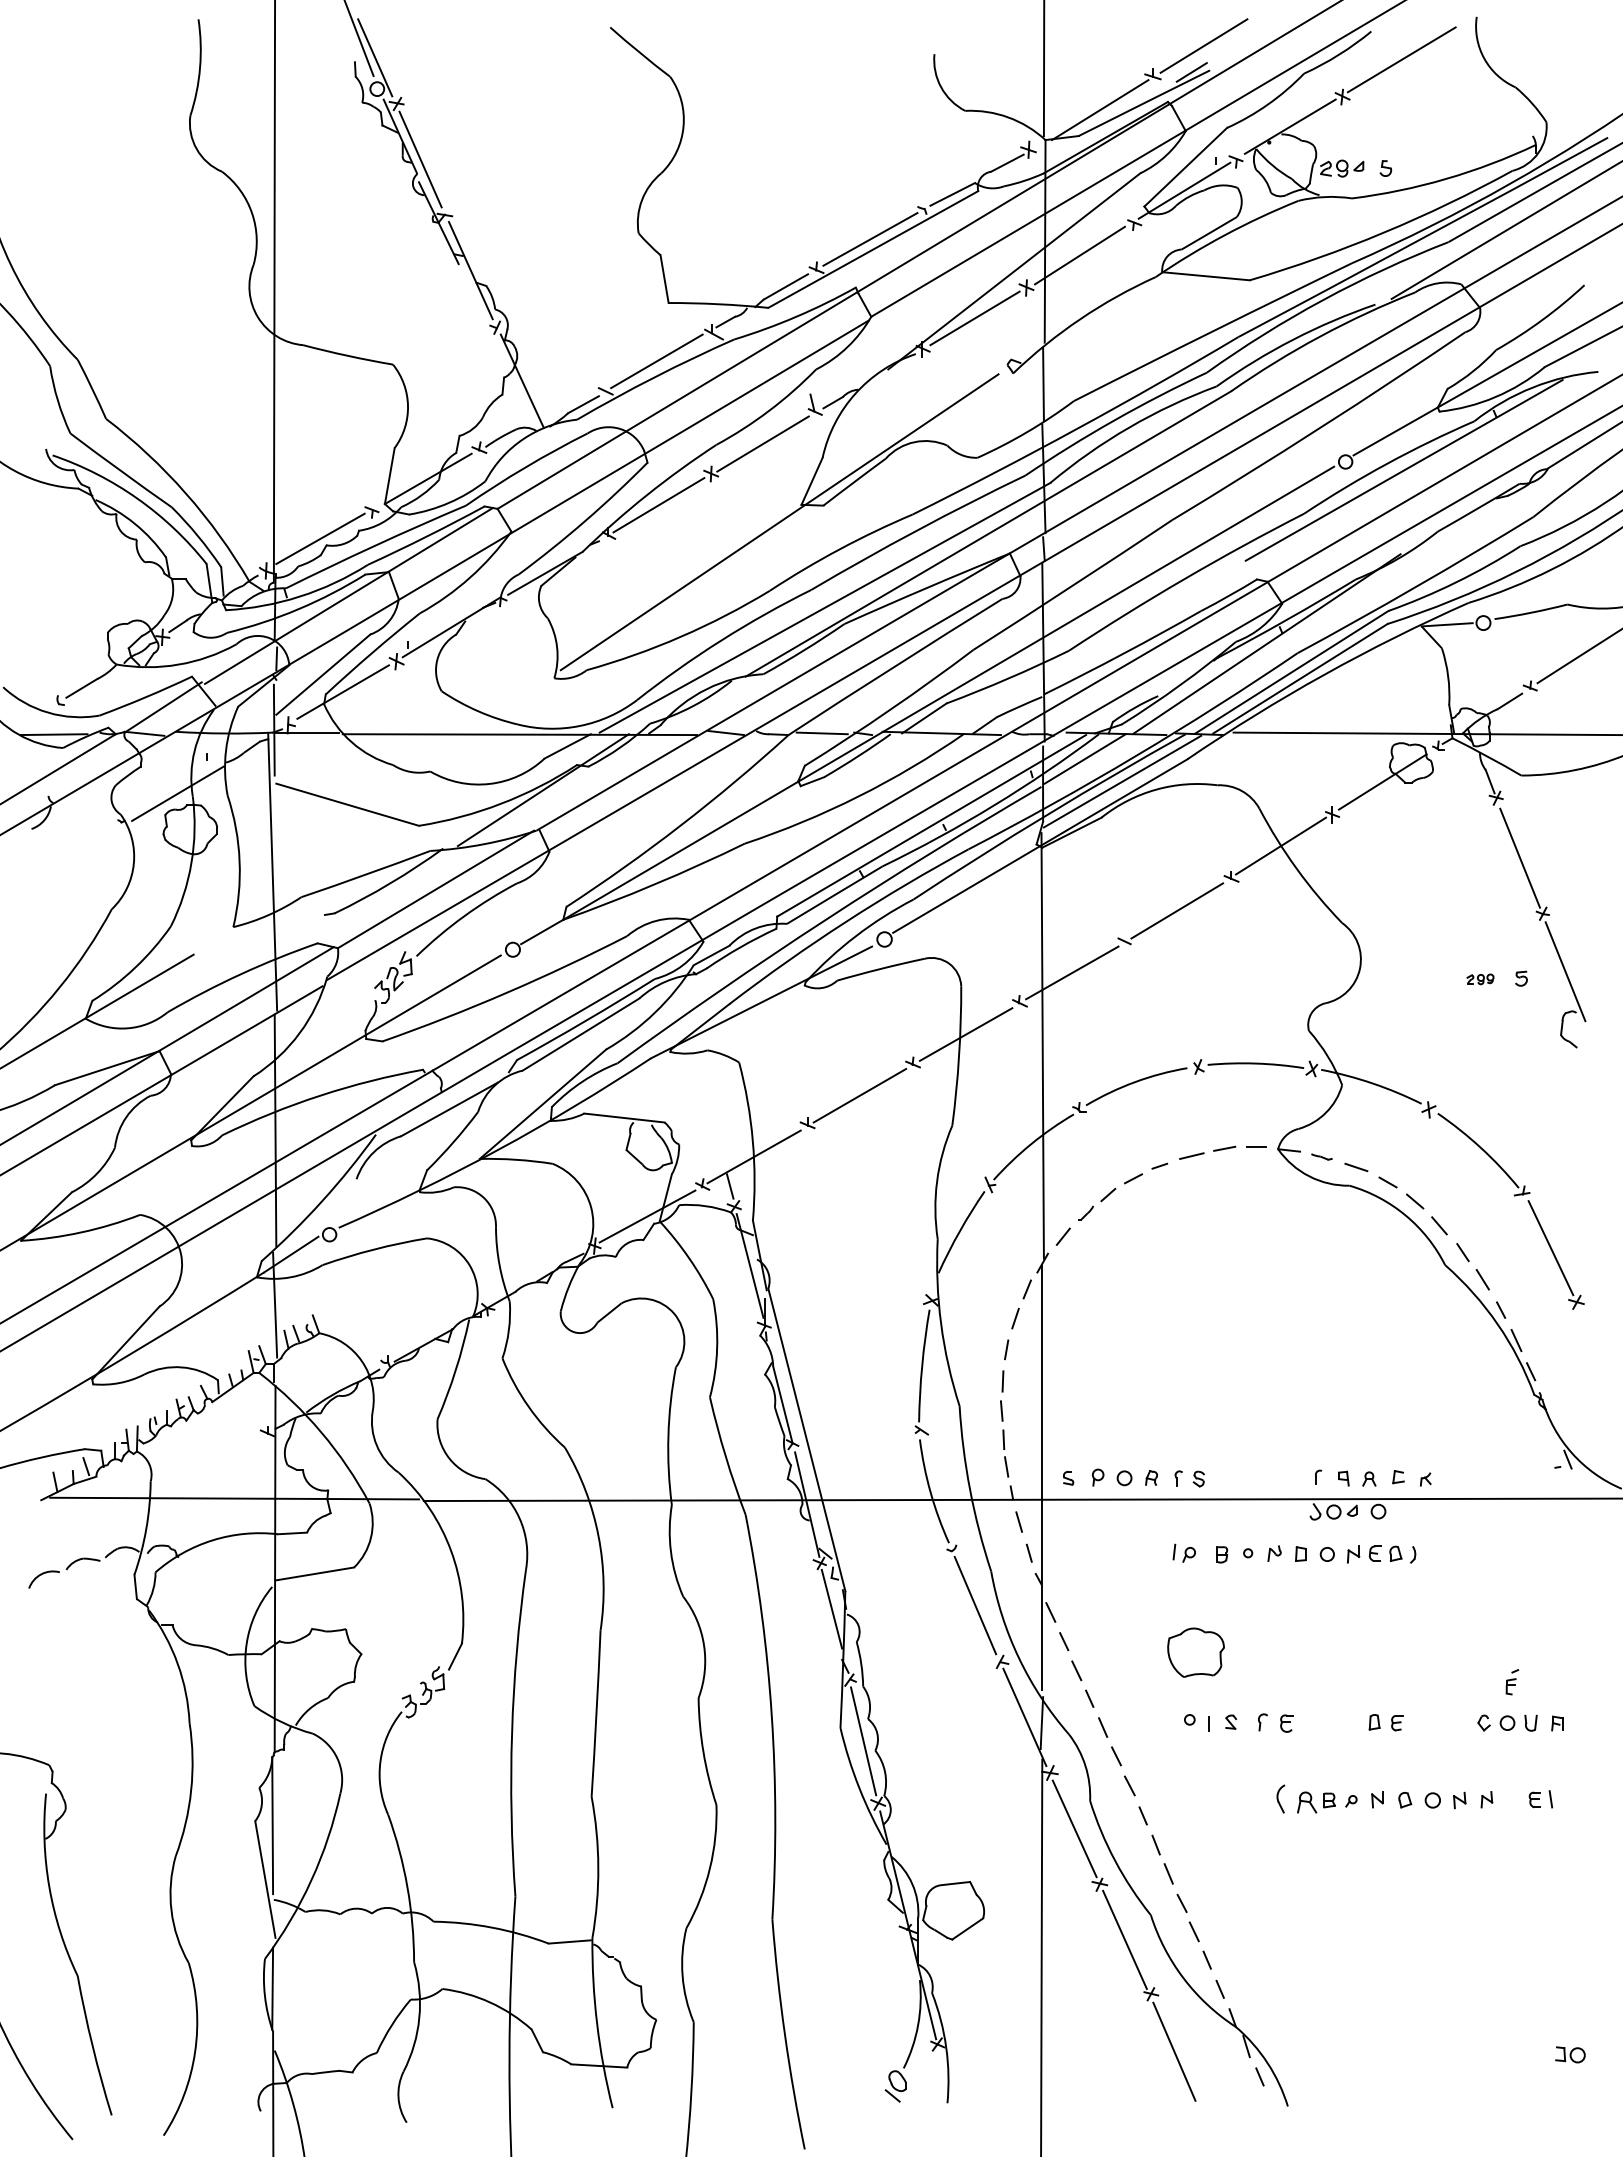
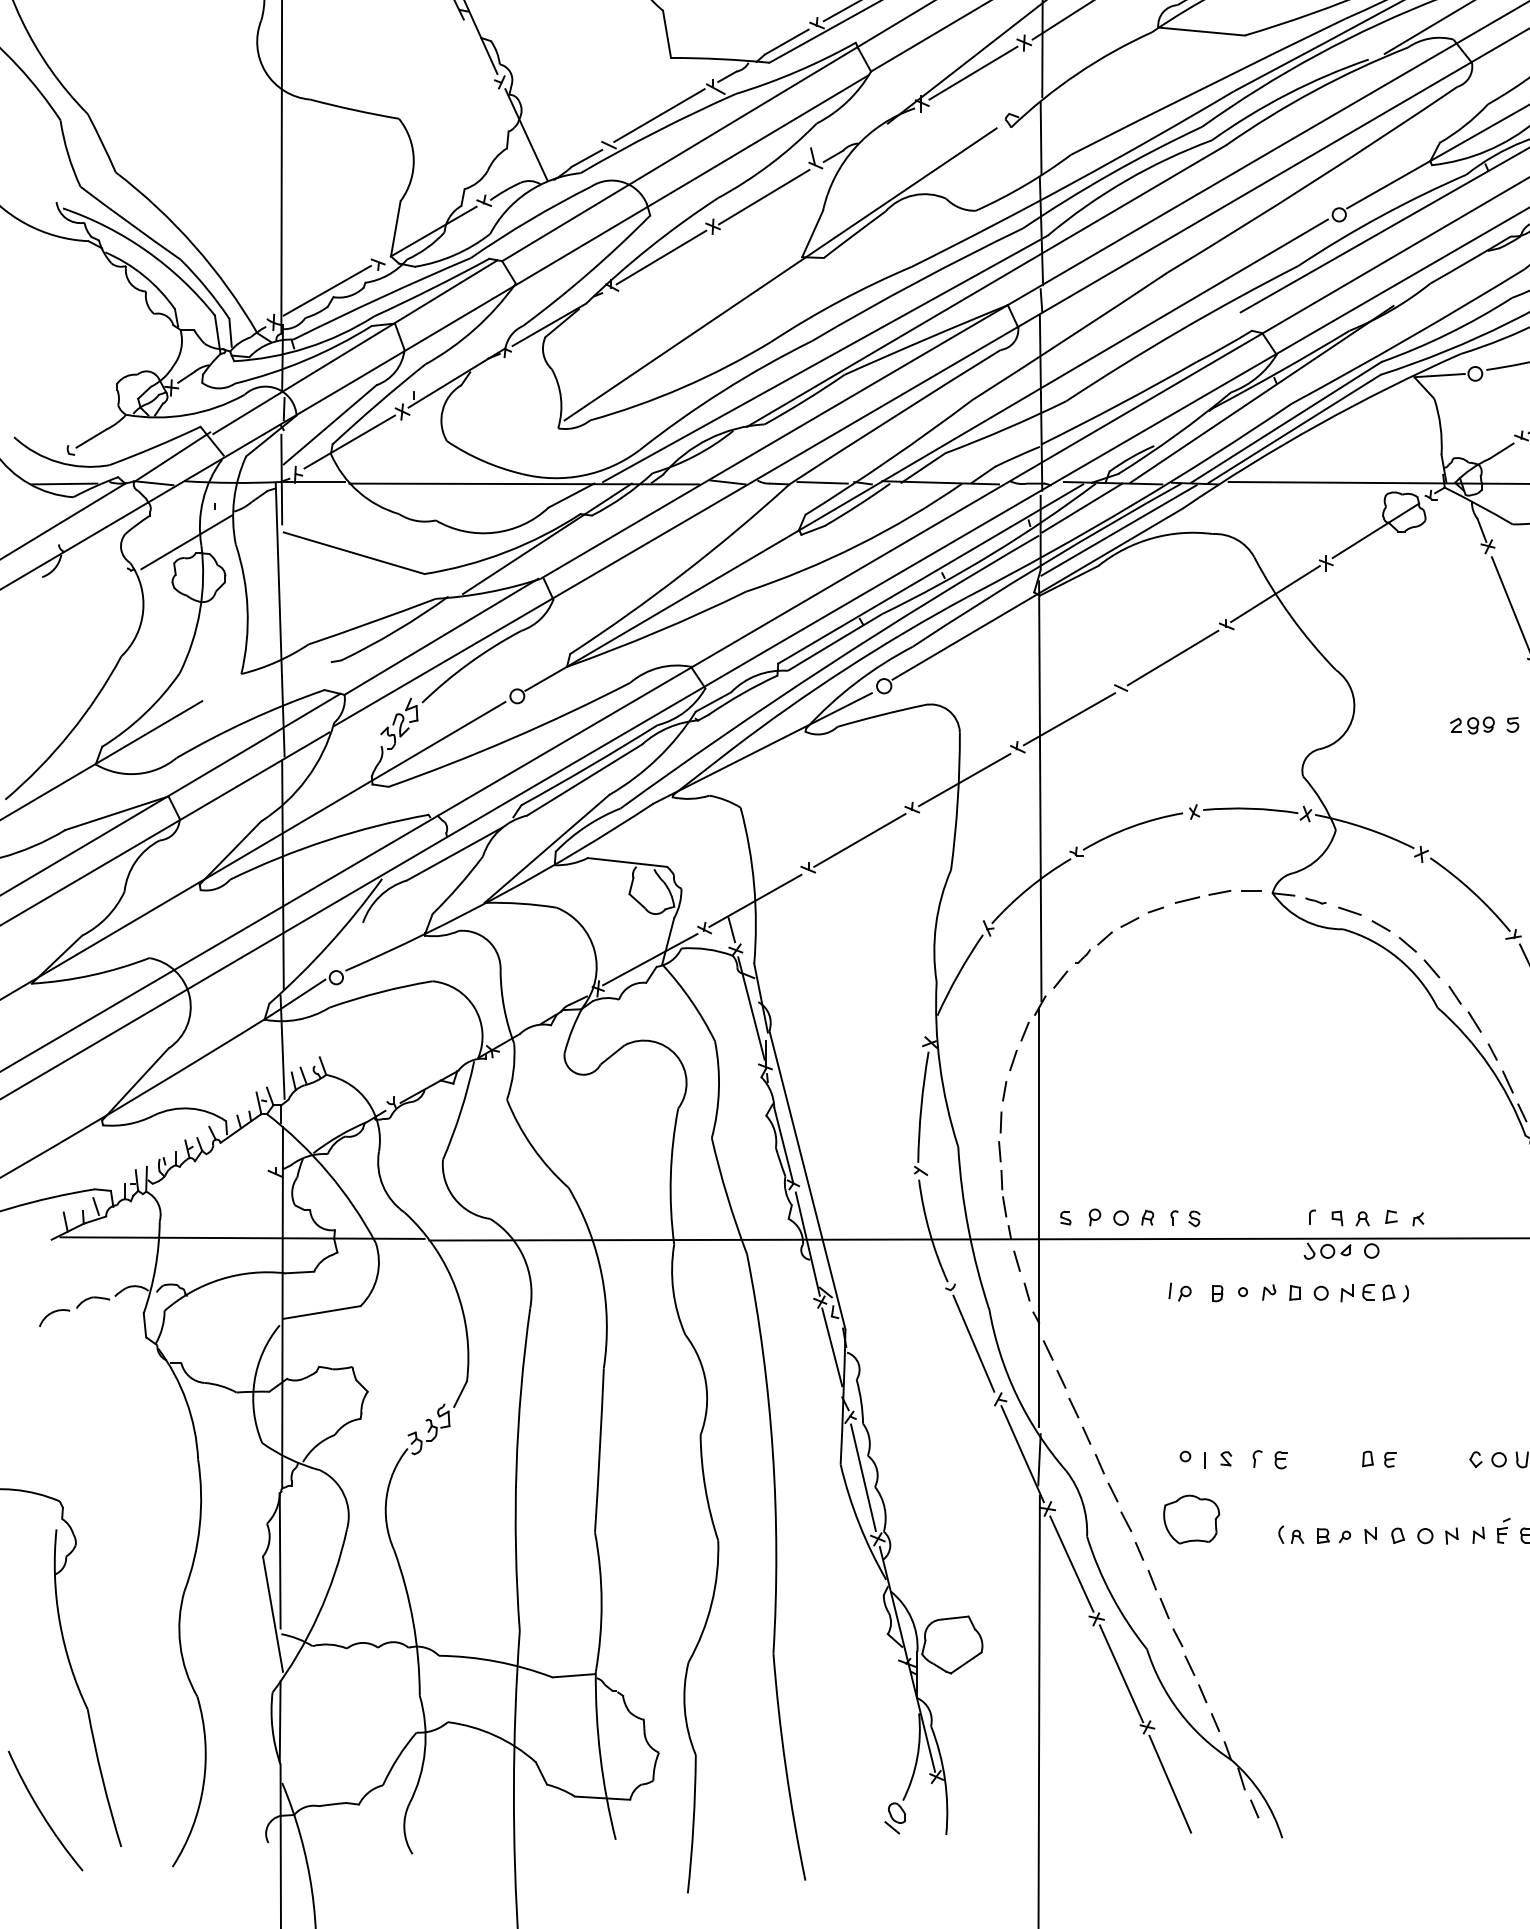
part: (1480, 979) -> (1472, 725), size x1.67
part: (1195, 1652) -> (1191, 1519), moved
part: (1512, 1682) -> (1504, 1531), moved
part: (1296, 1798) -> (1290, 1534), size x0.62

